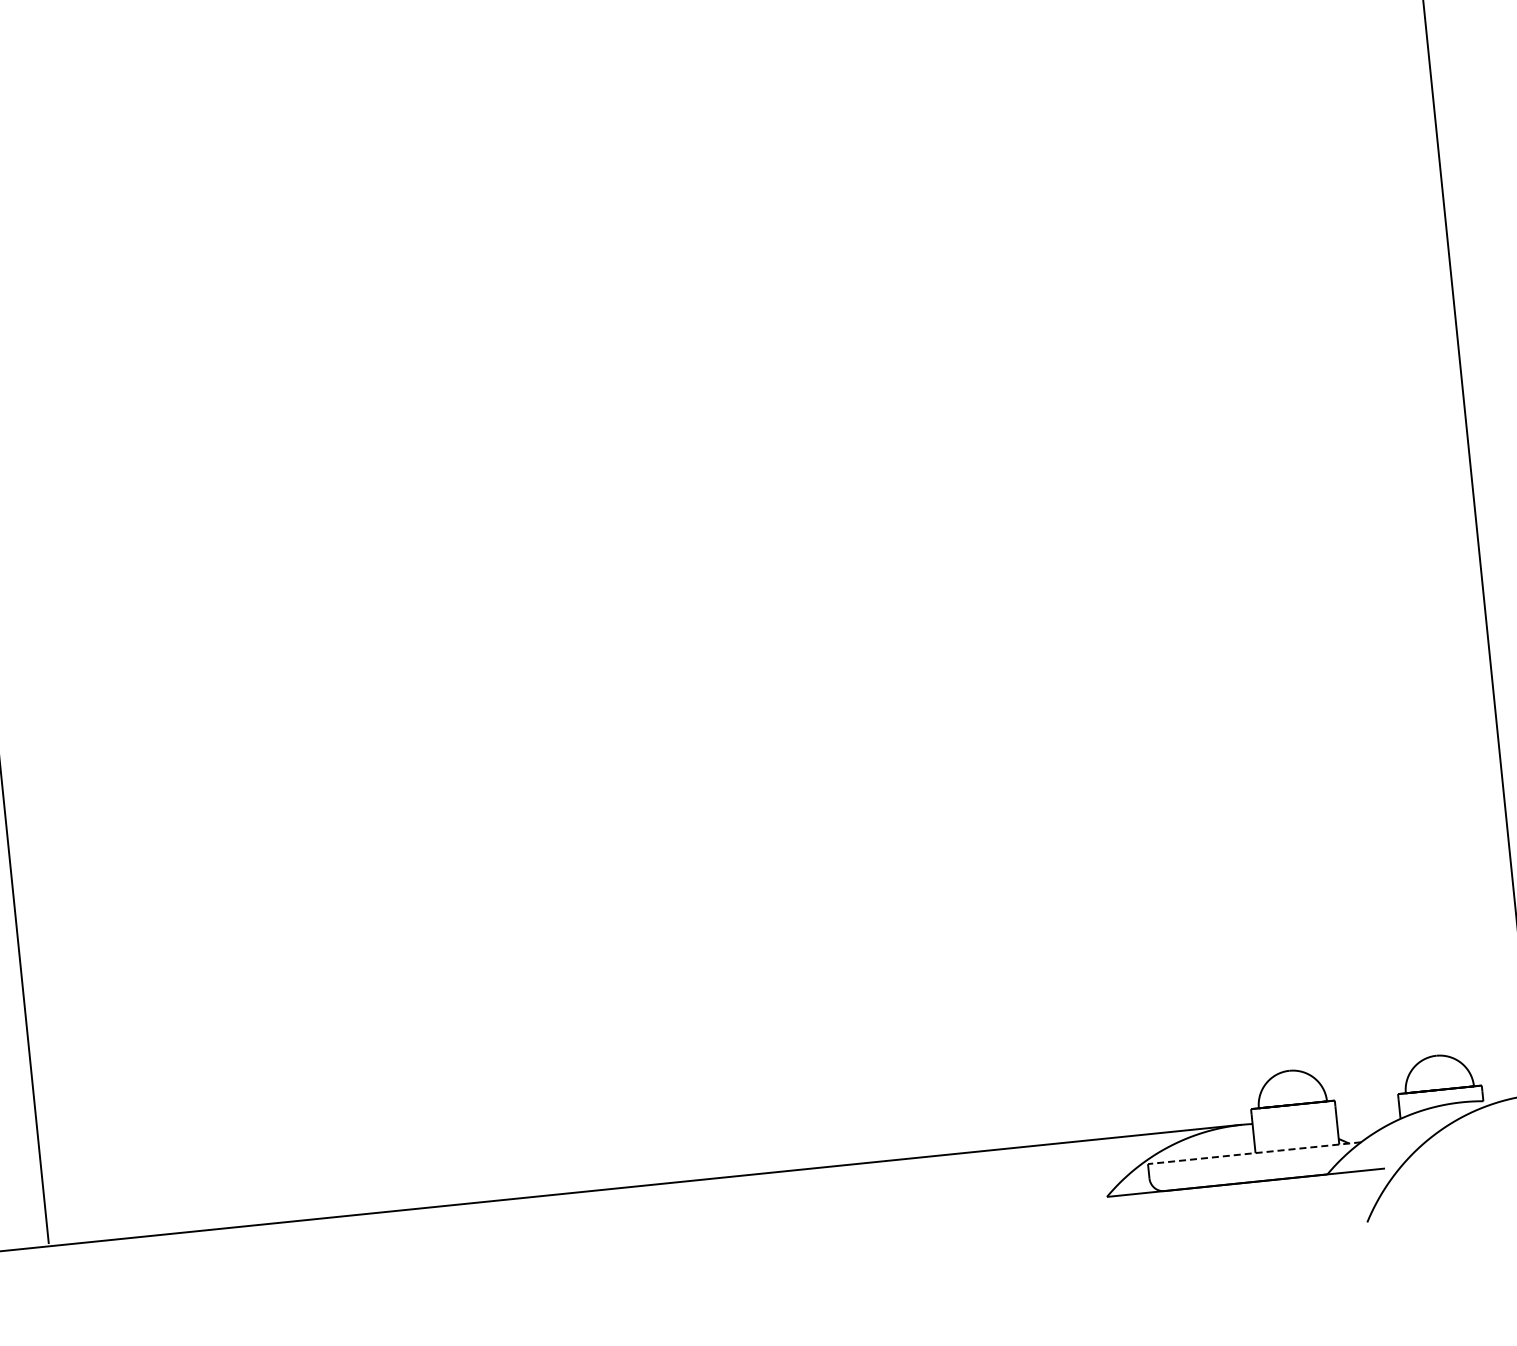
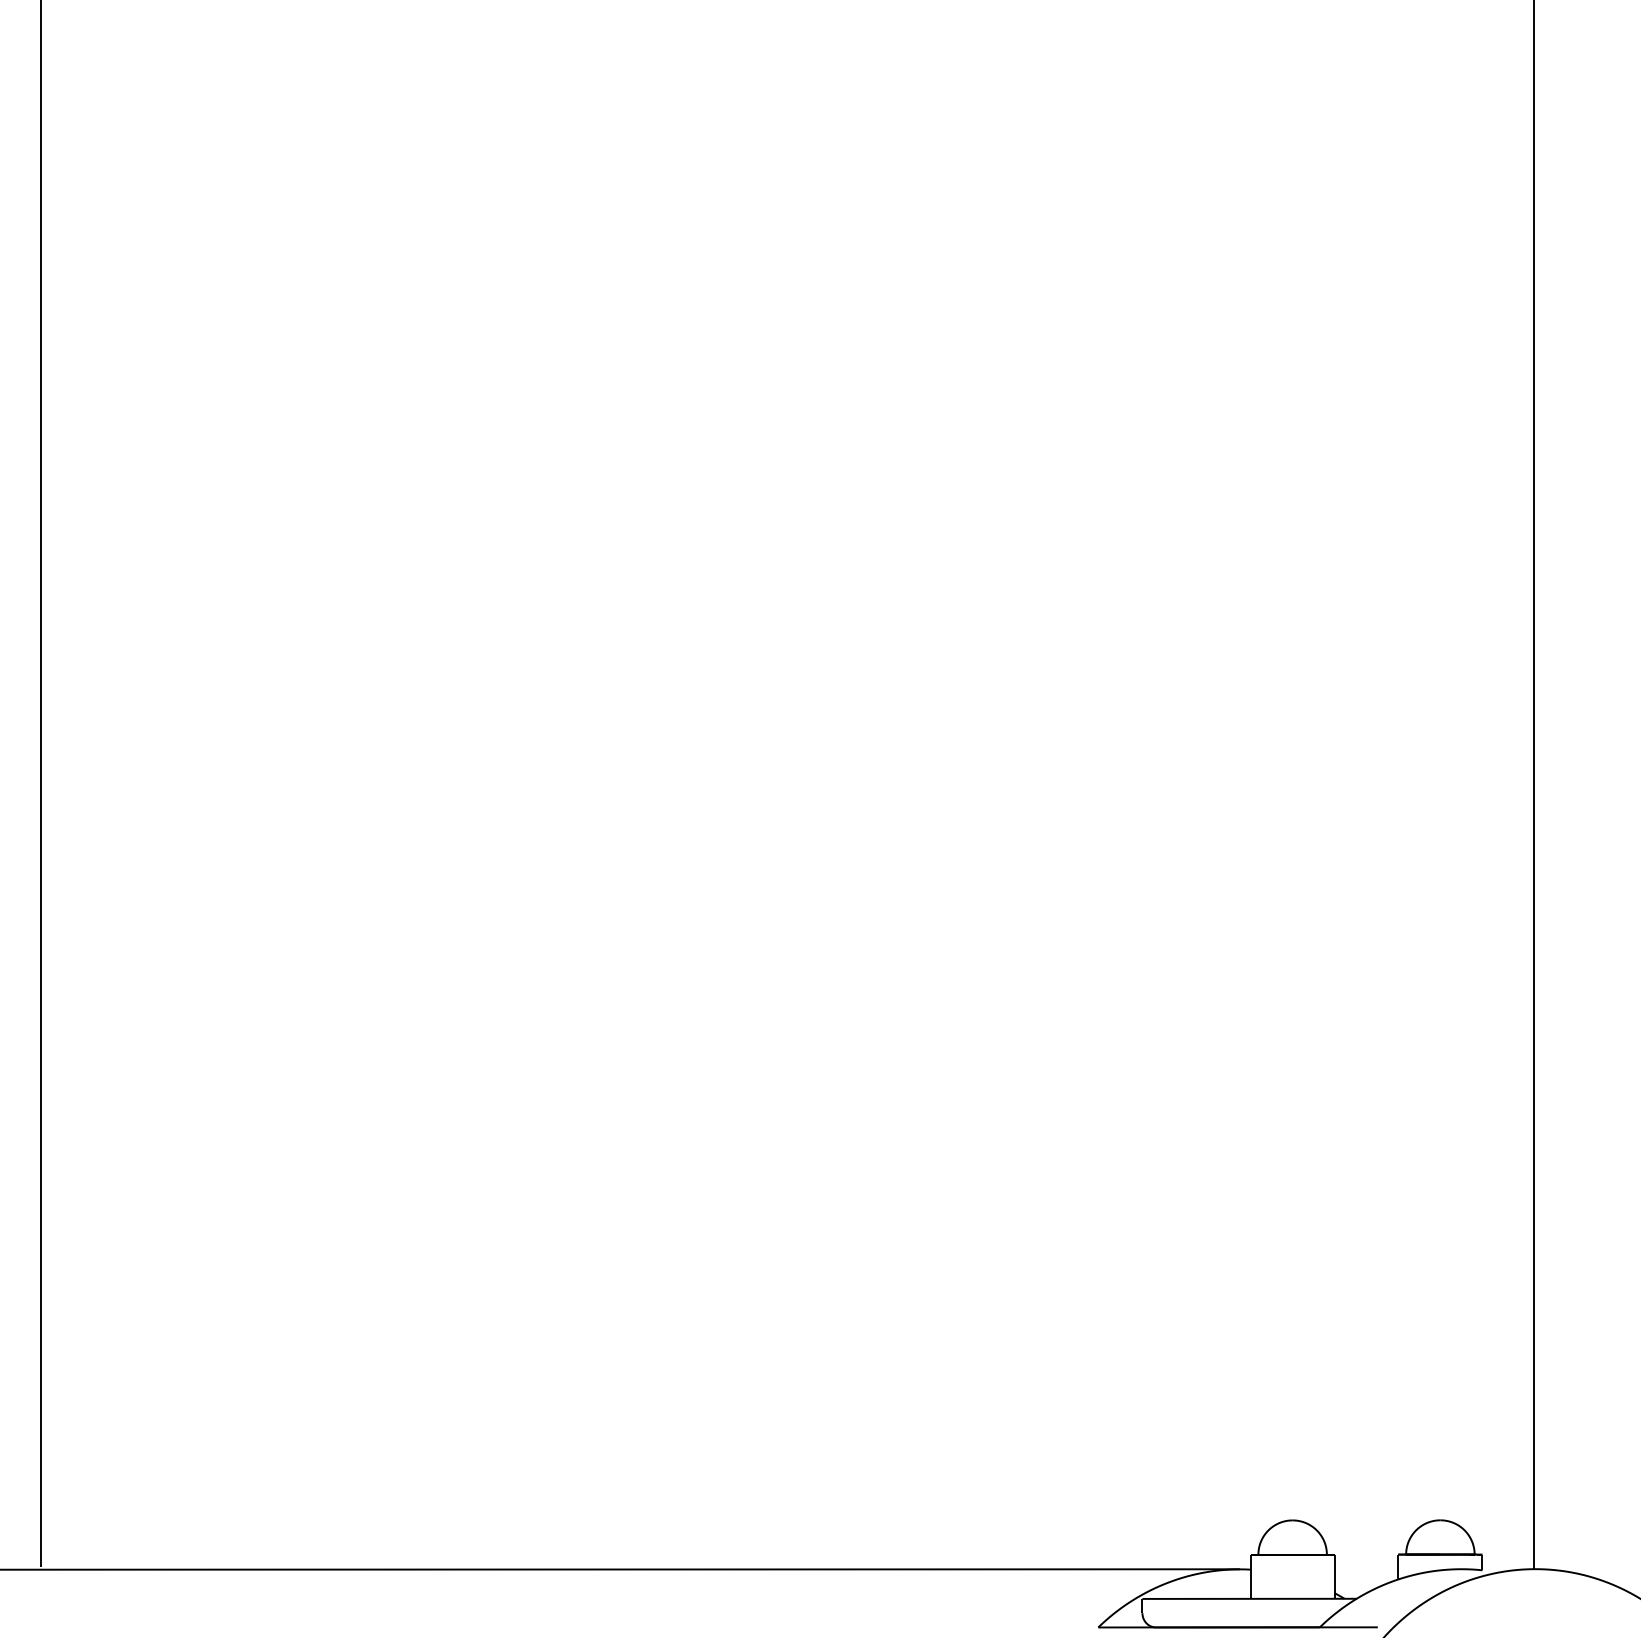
line: (1254, 1152) -> (1249, 1598), dashed -> solid

